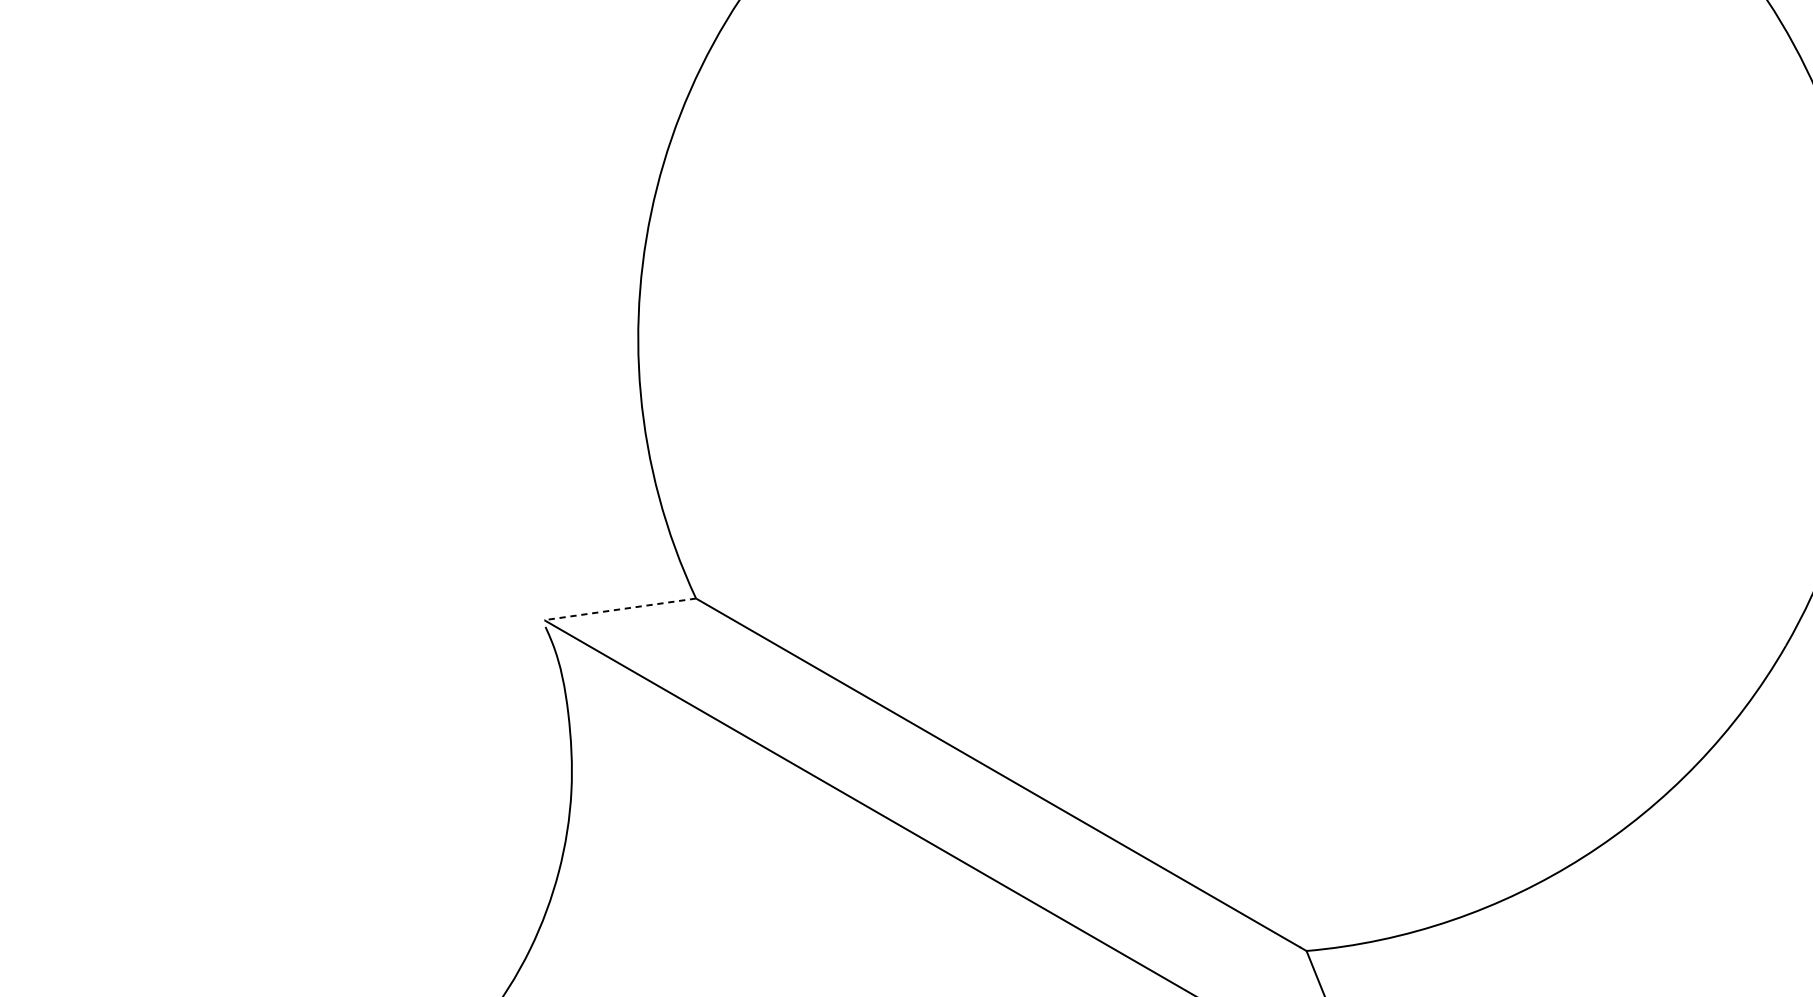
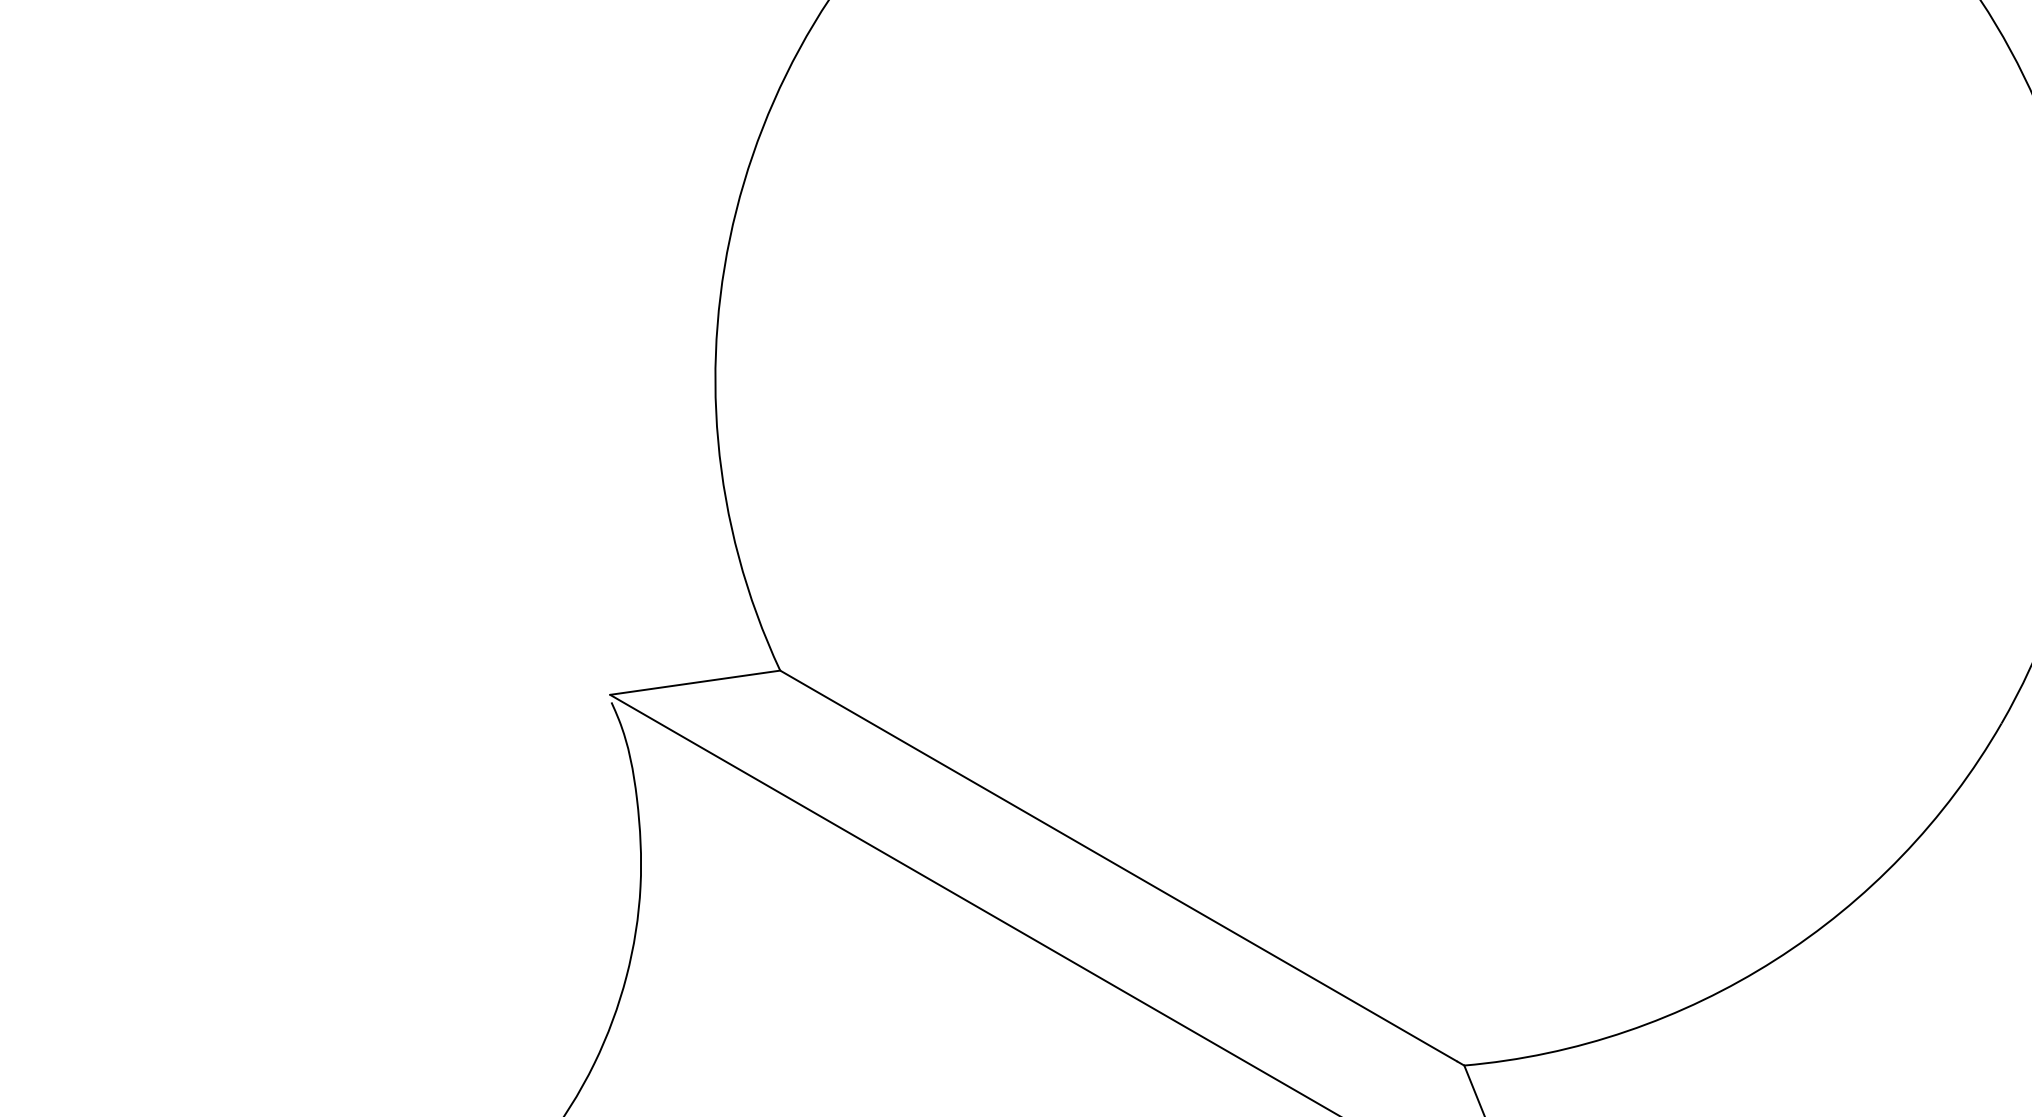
line: (620, 609) -> (695, 682), dashed -> solid

